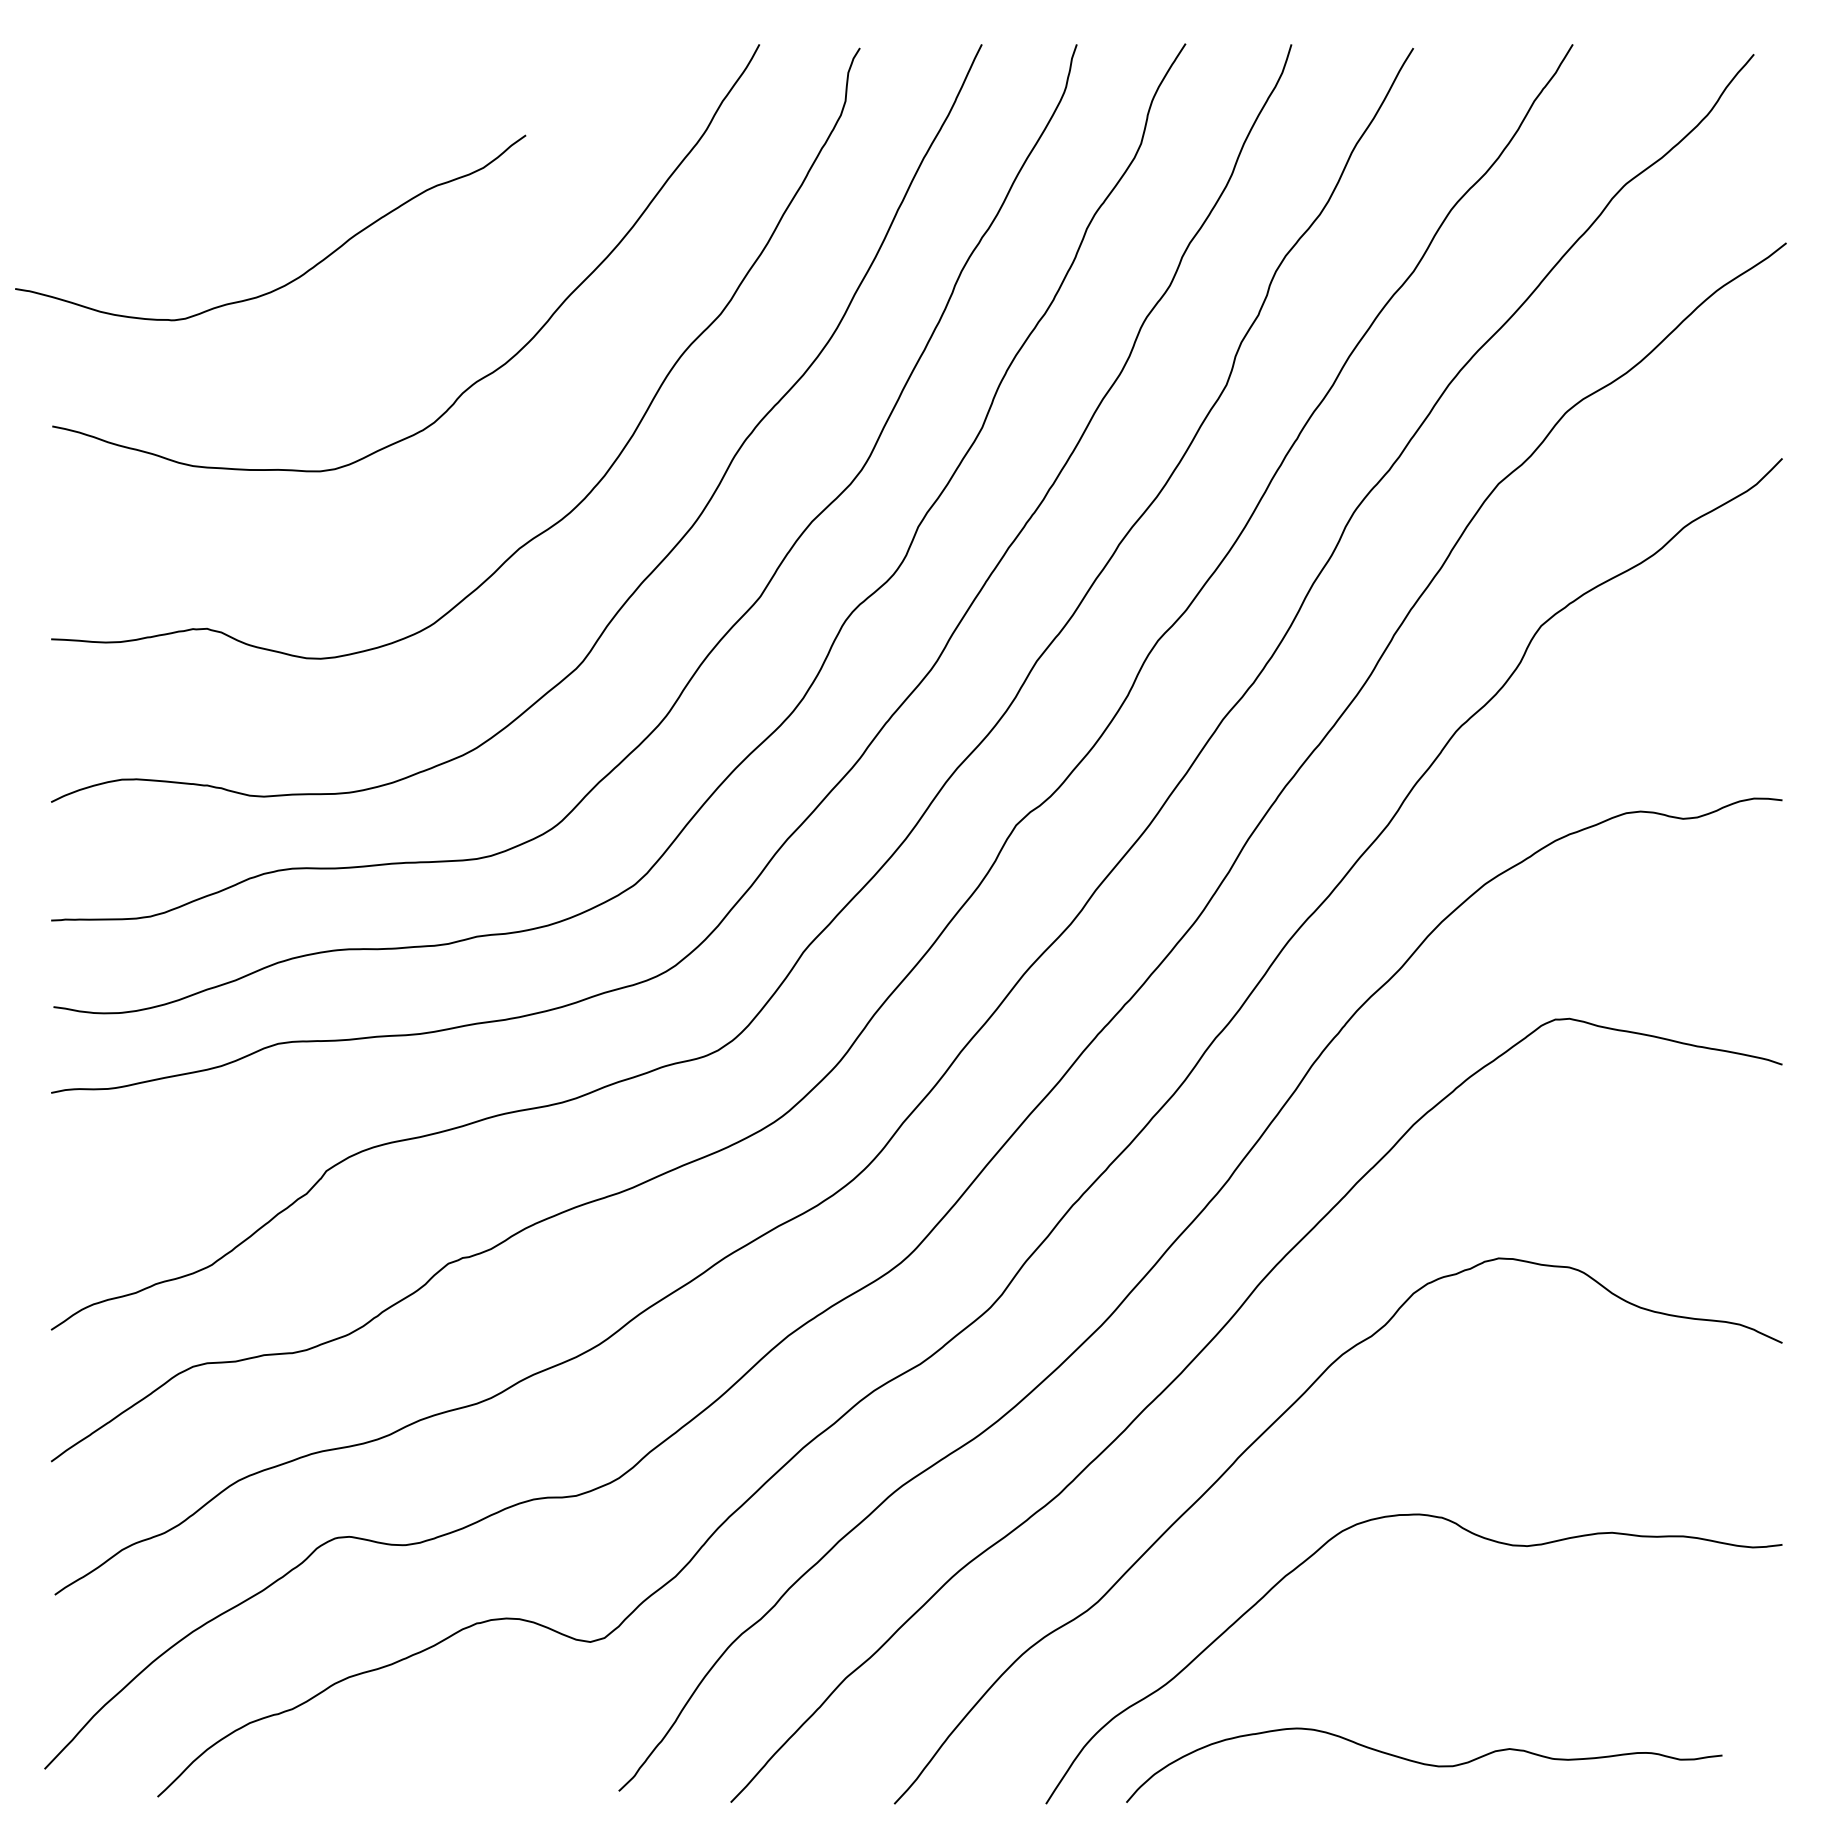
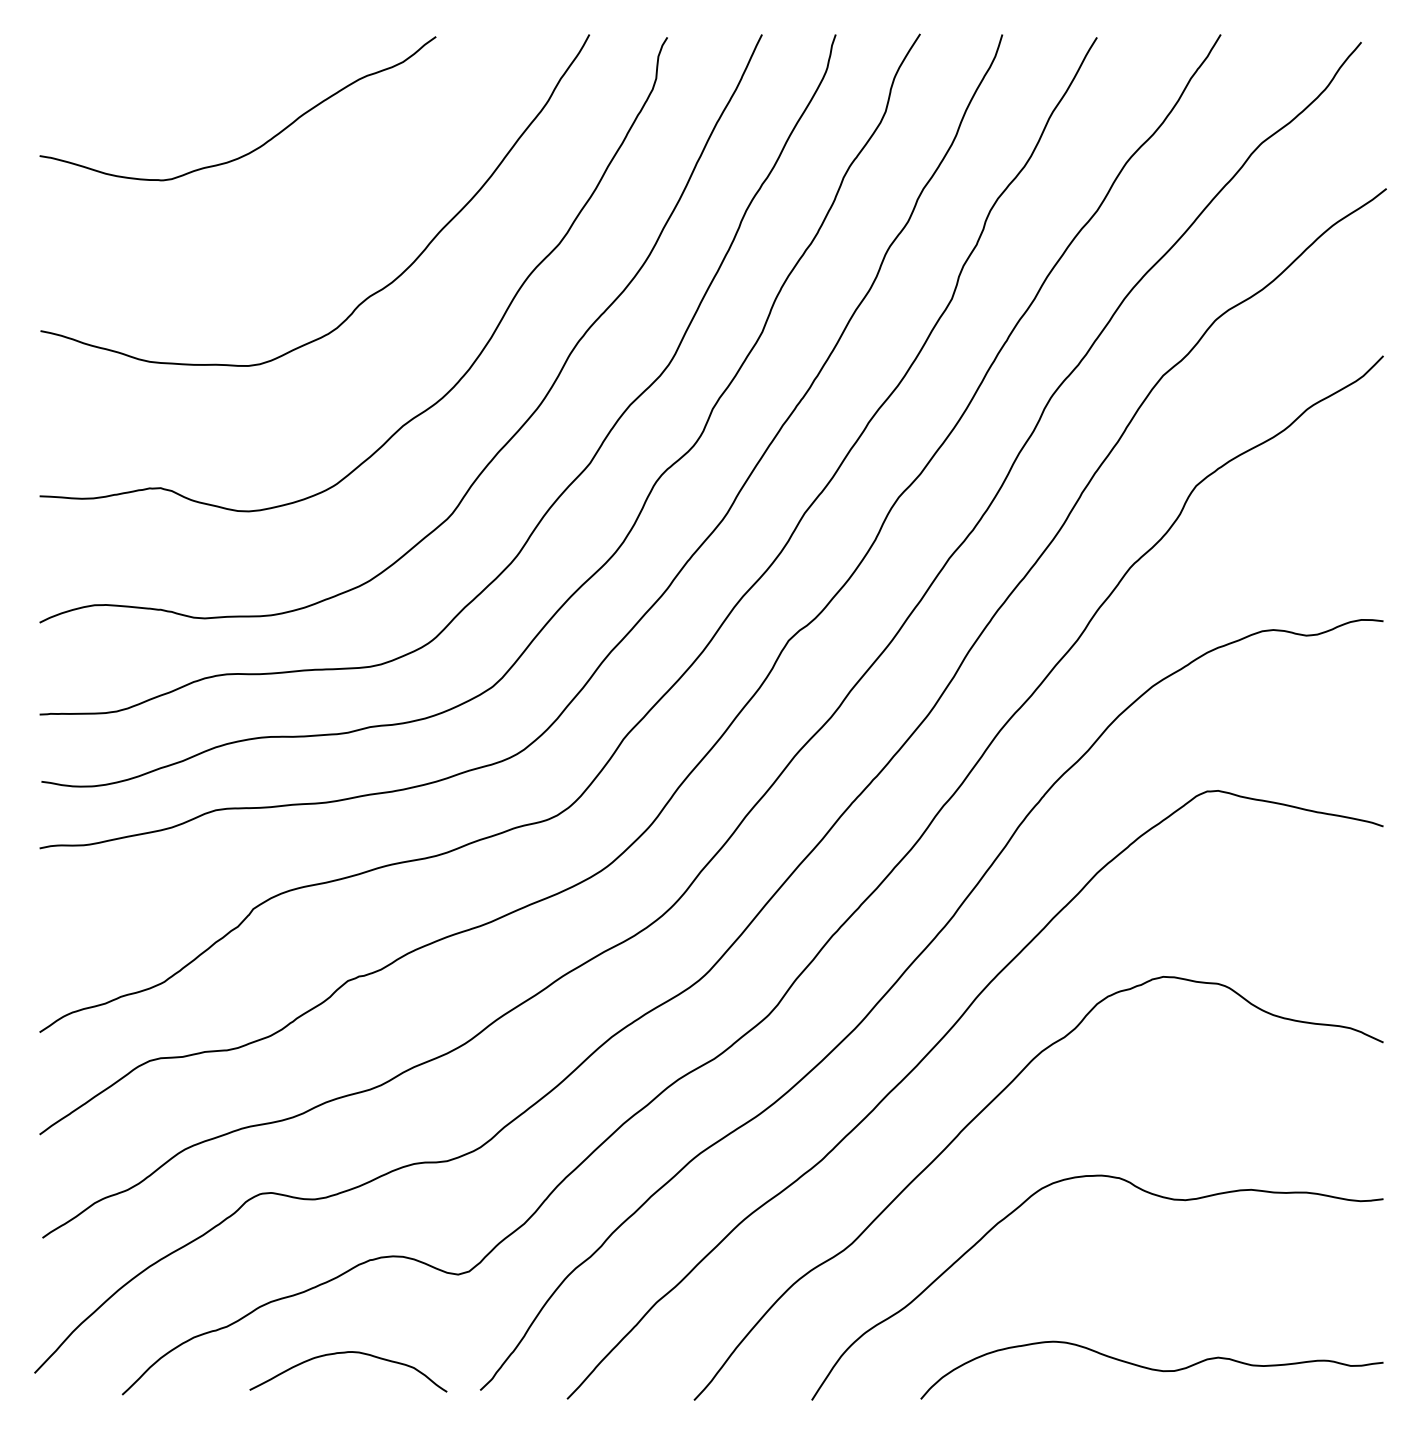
curve: (305, 271) -> (265, 142), moved
curve: (445, 1743) -> (345, 1353), added
curve: (1424, 1764) -> (1152, 1369), moved

